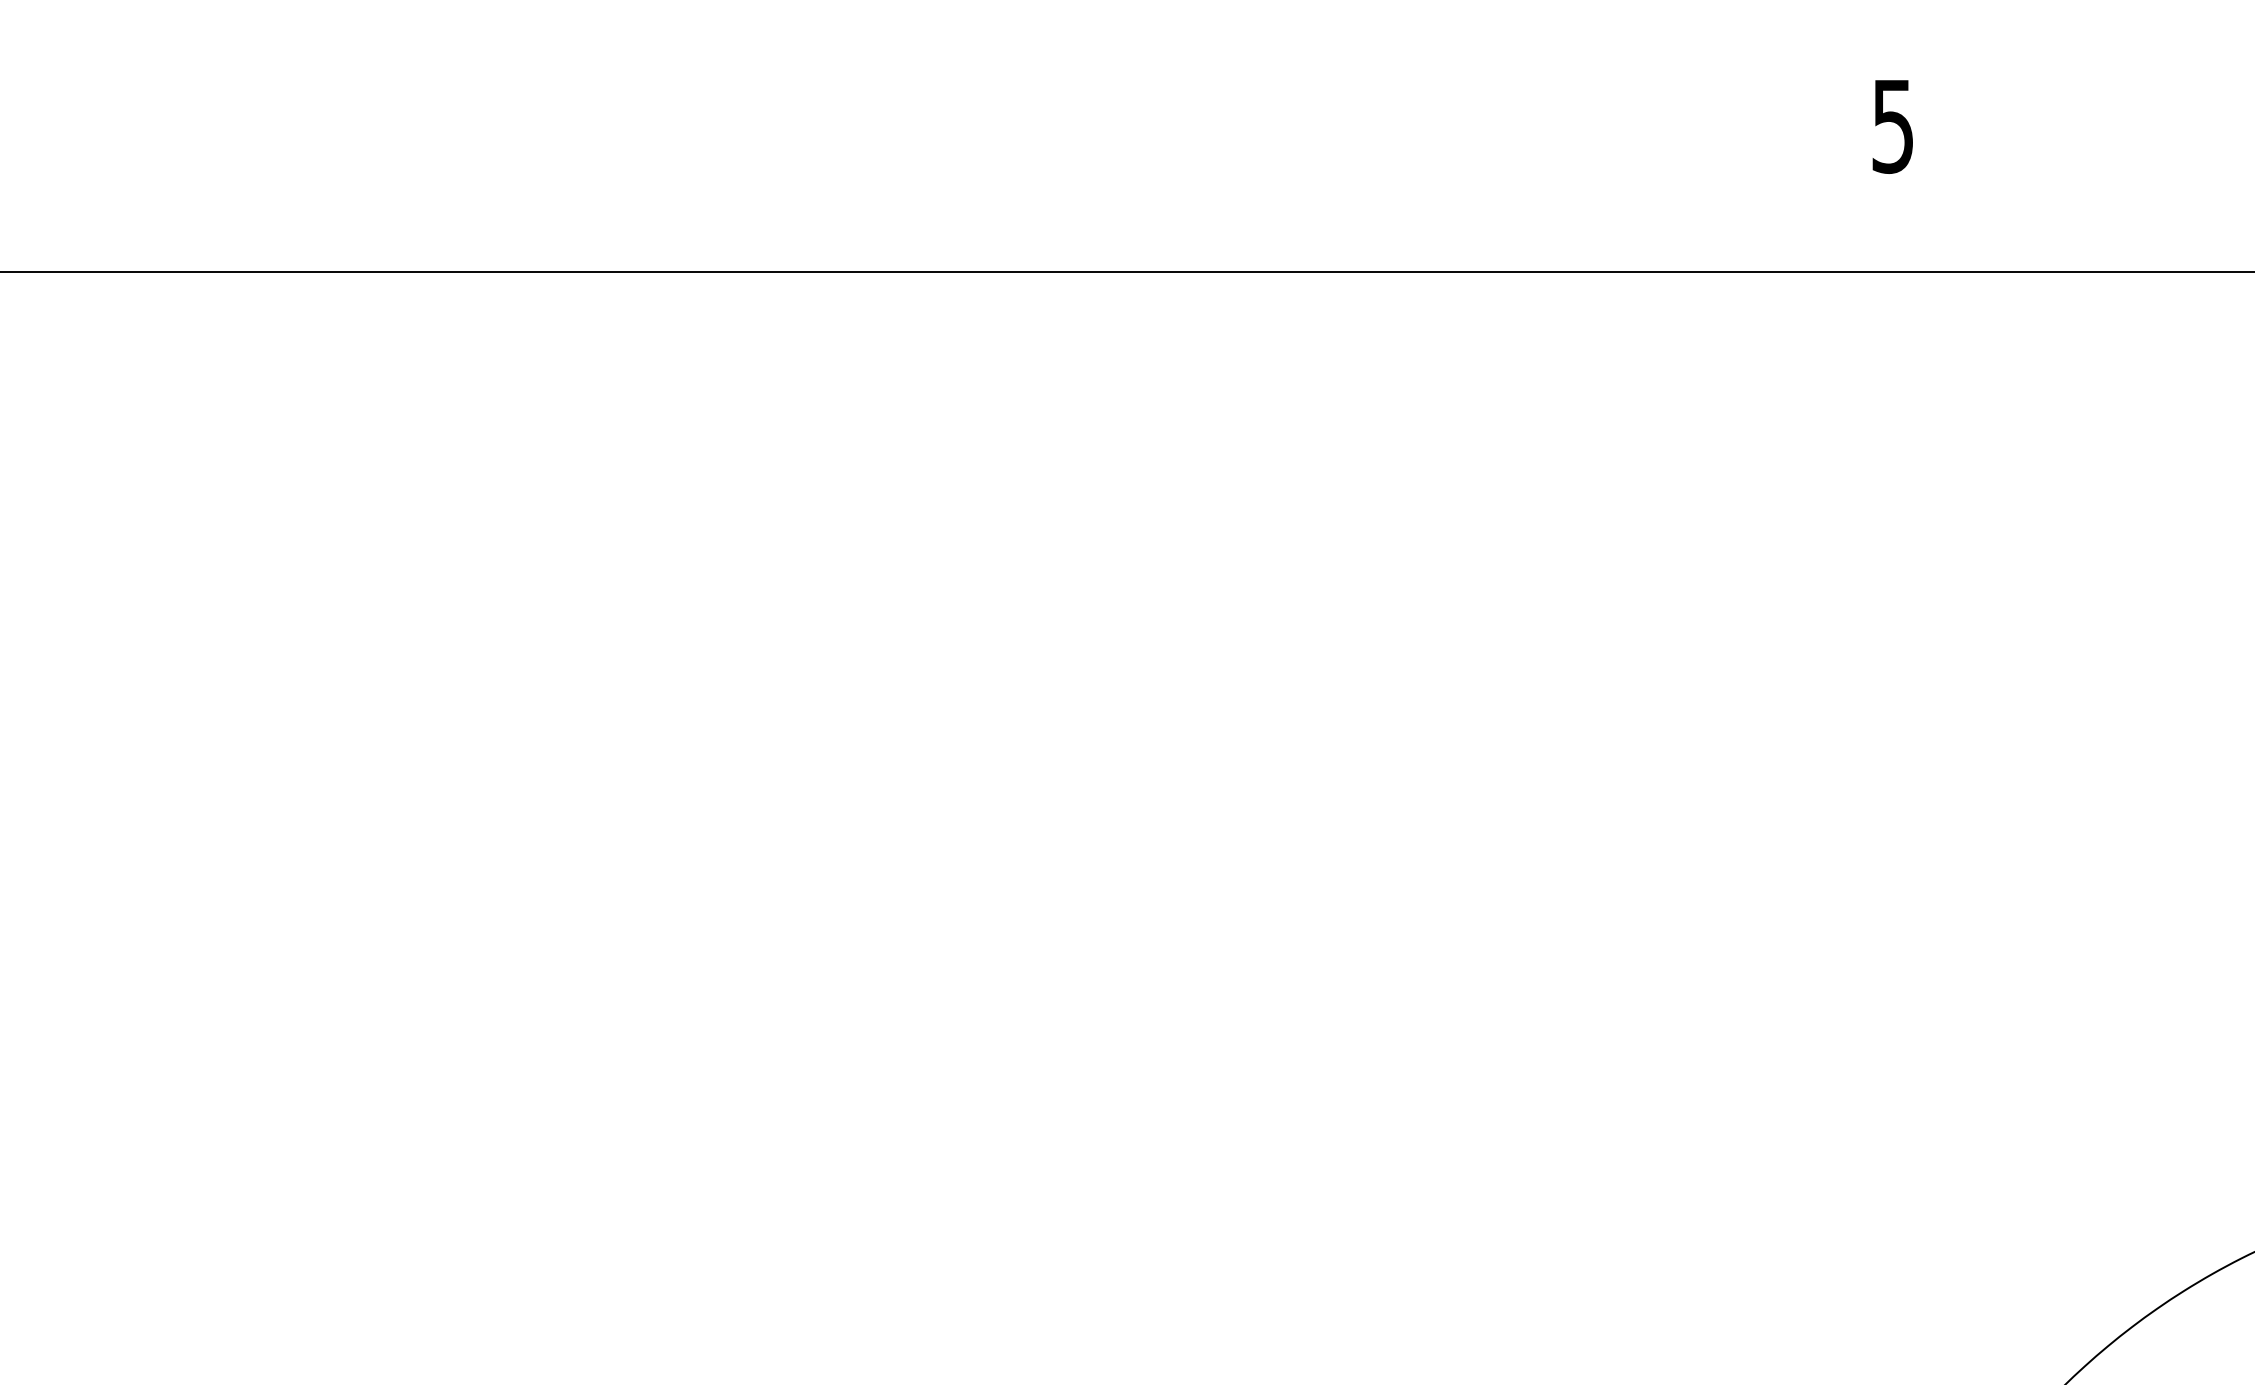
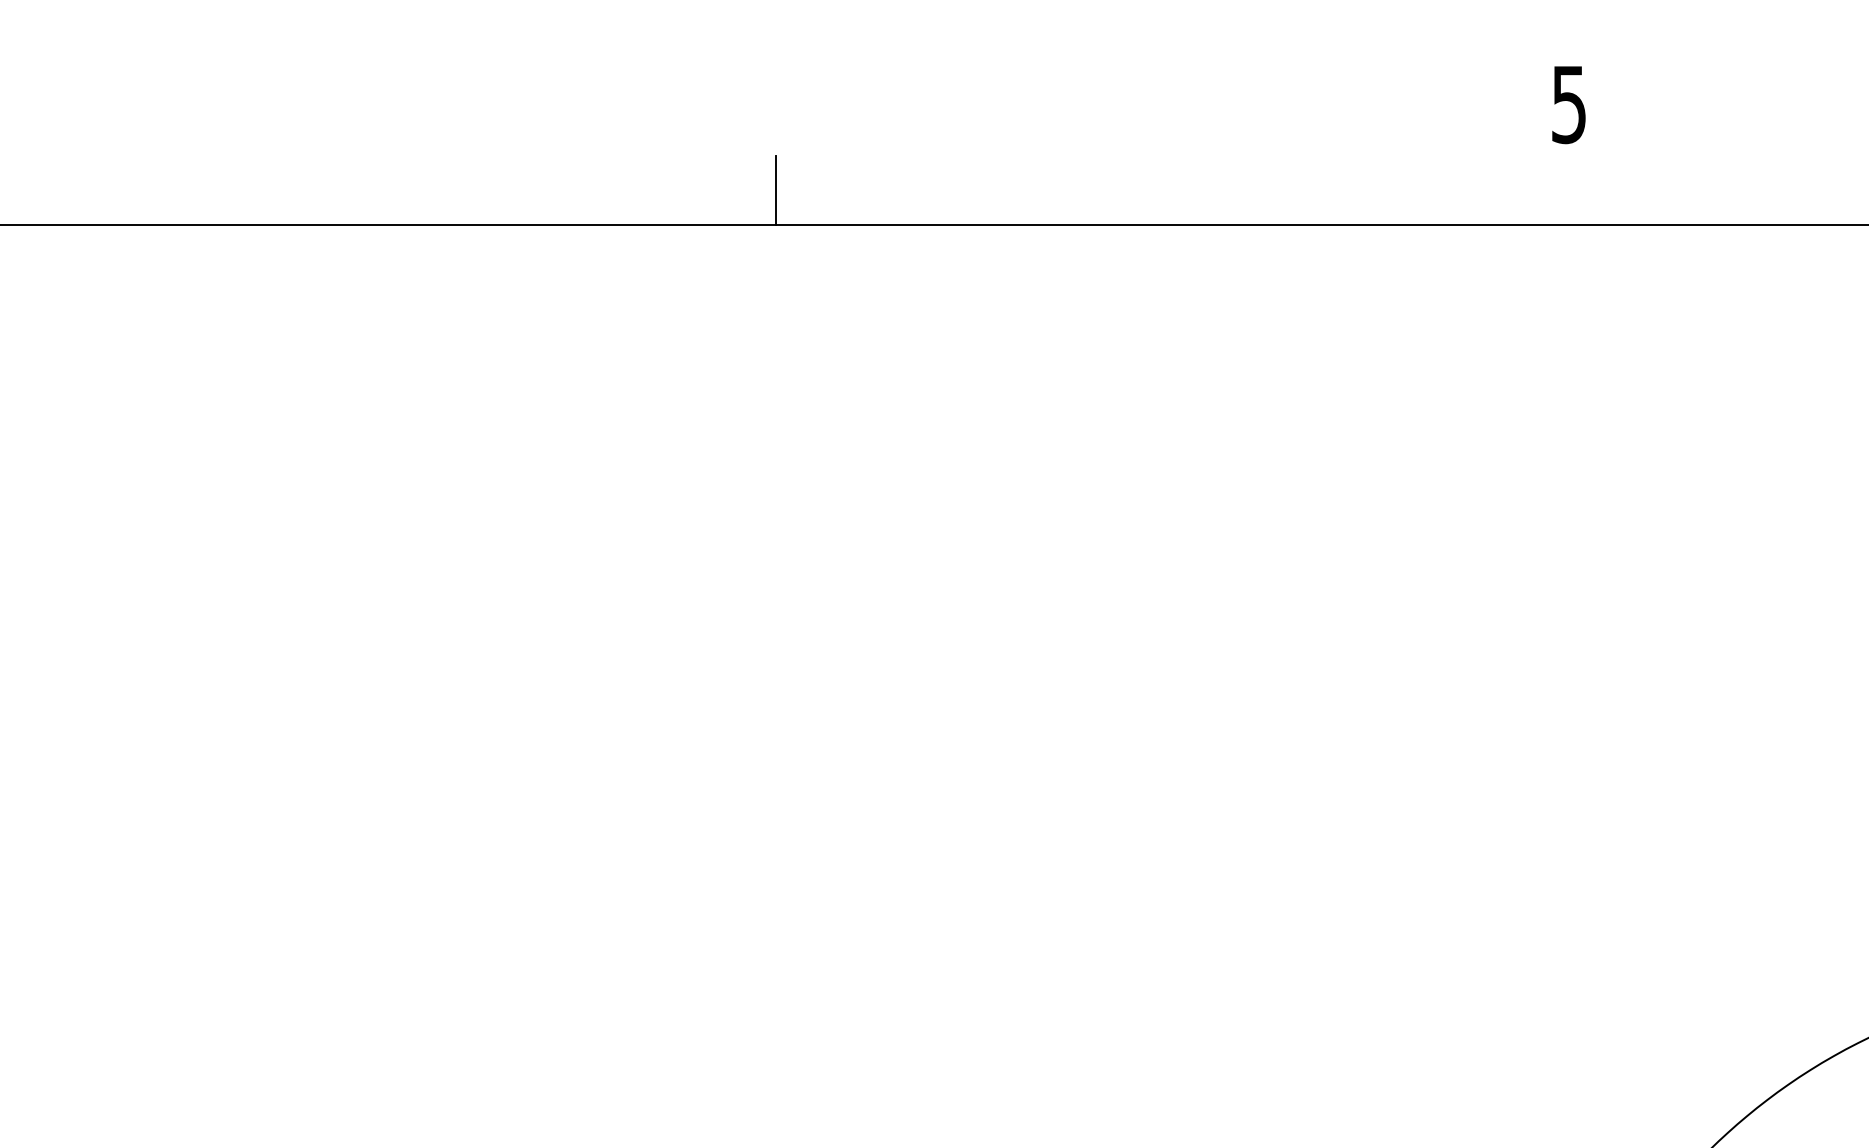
line: (936, 230) -> (776, 191), added

